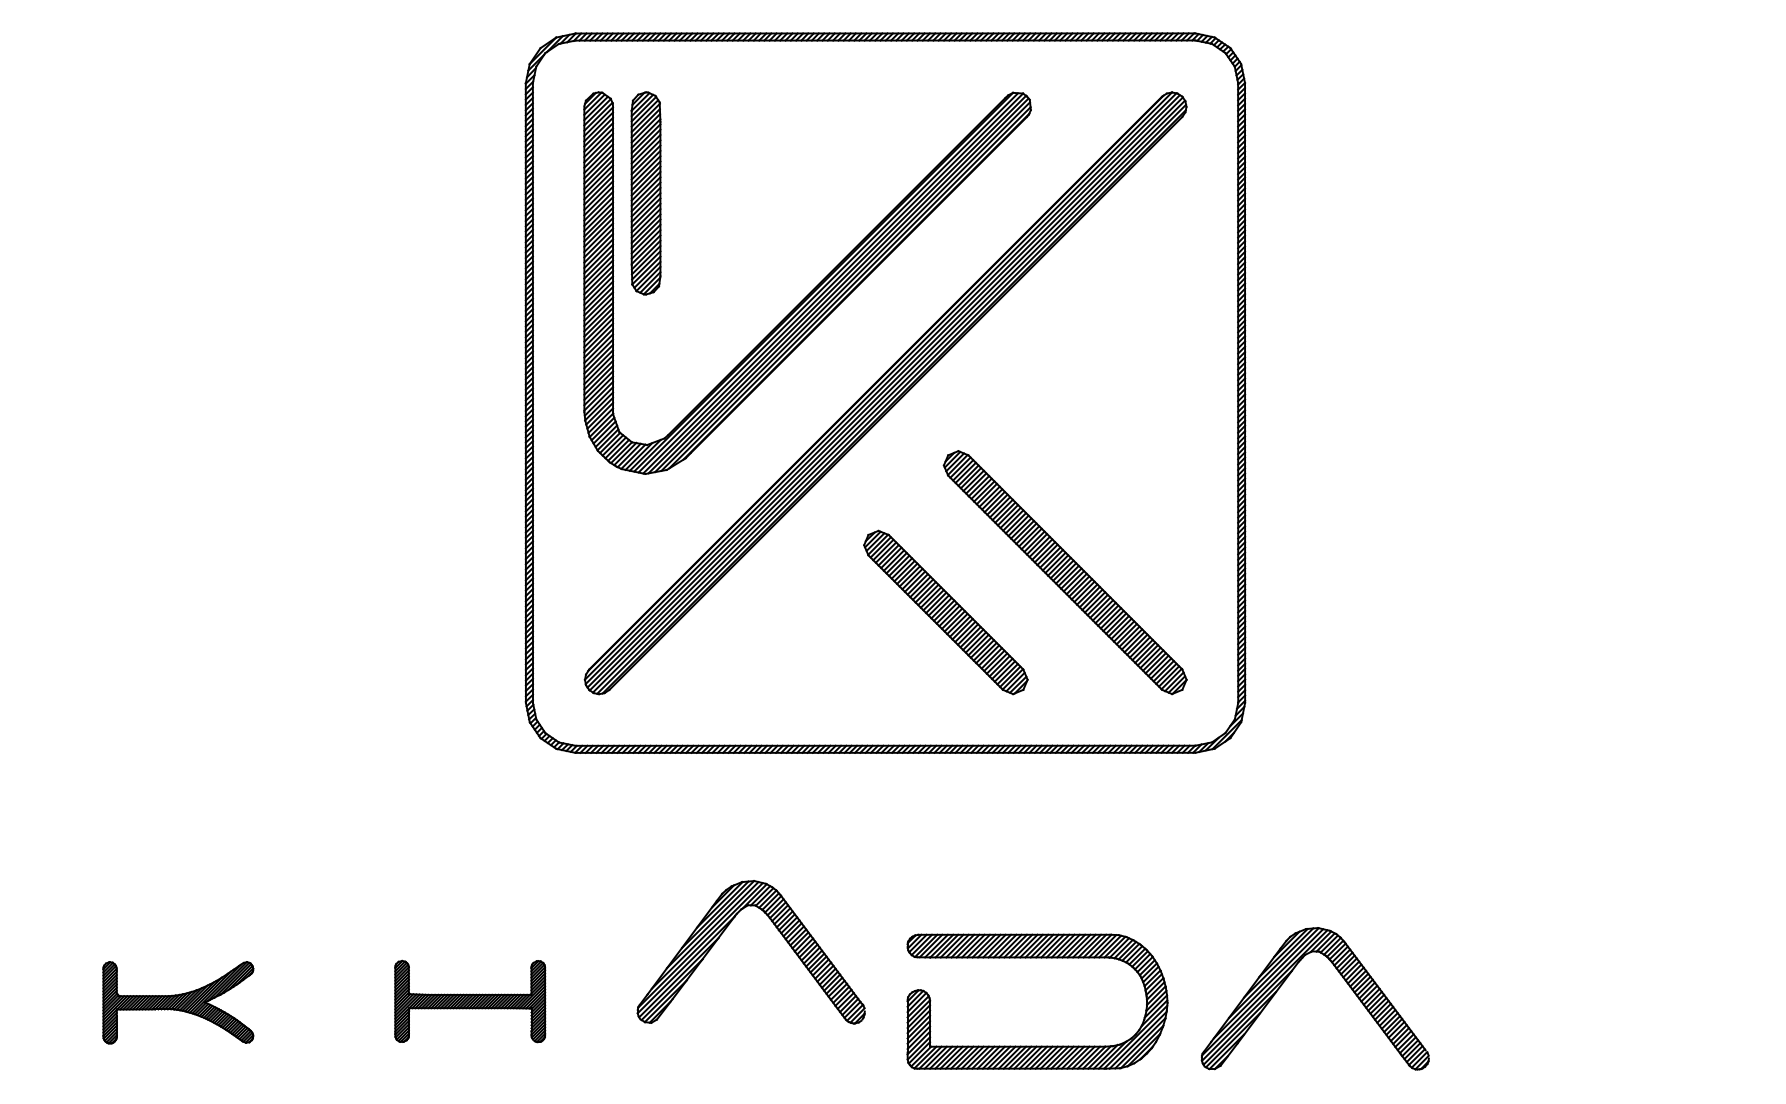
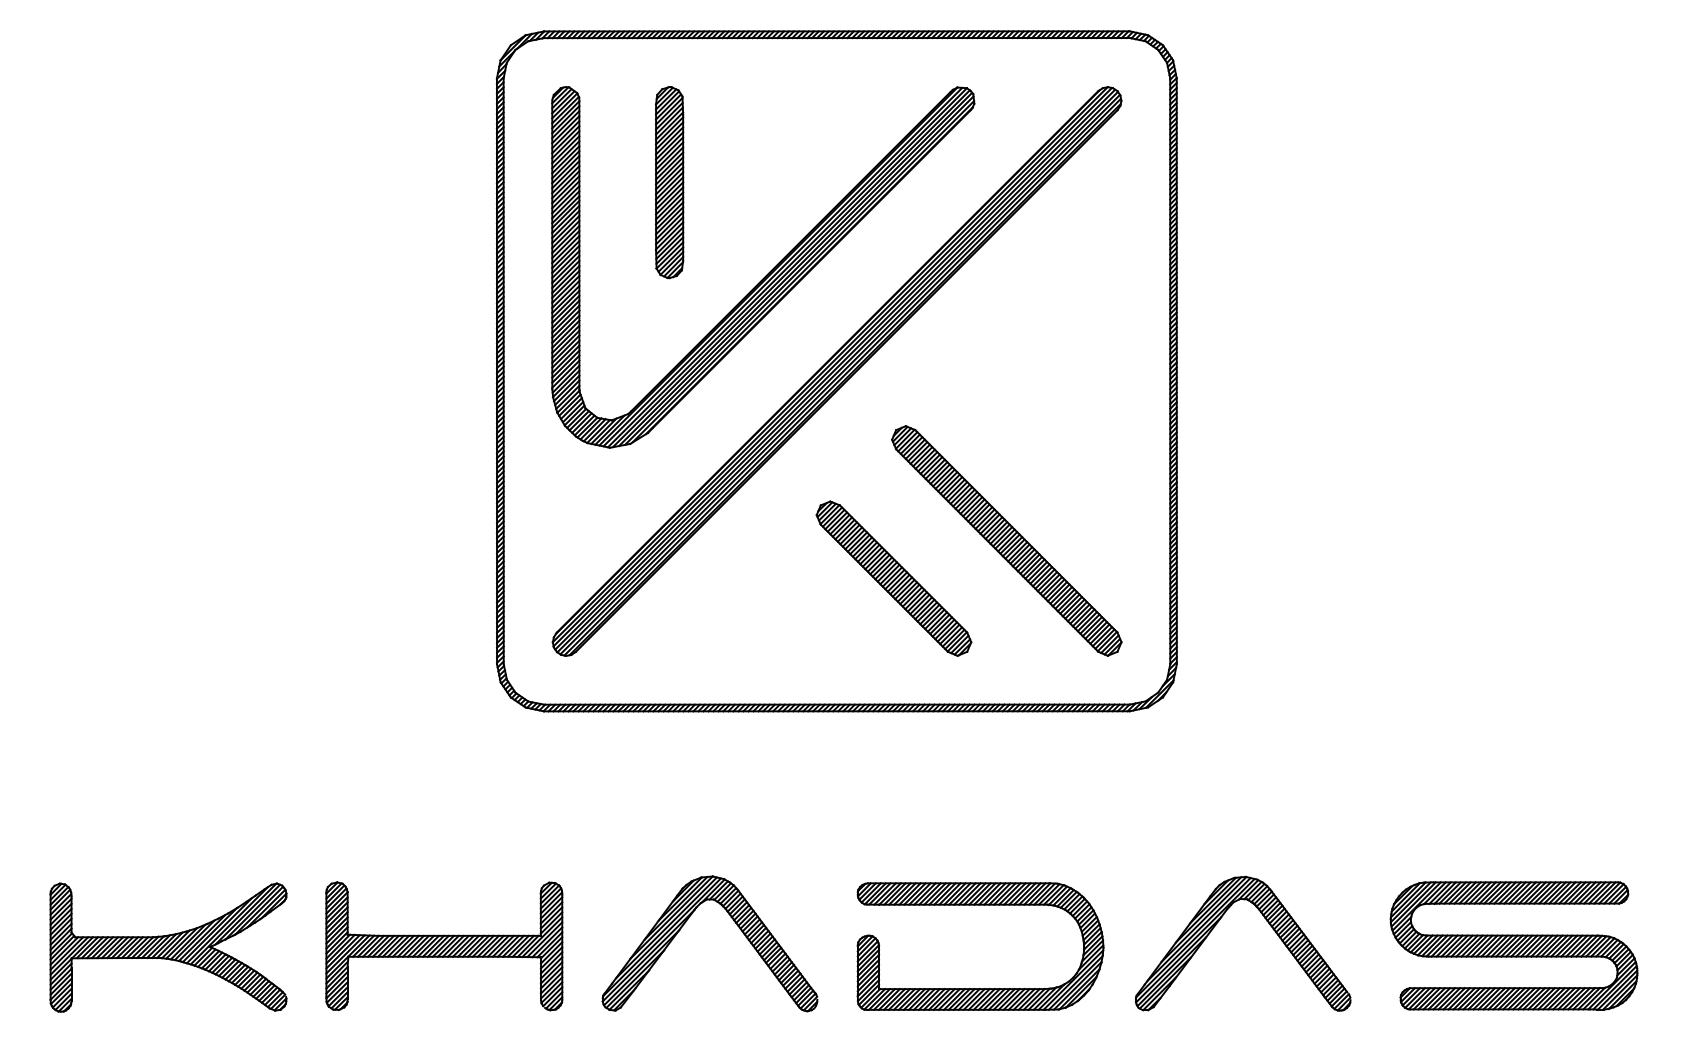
part: (645, 193) -> (669, 182), moved
part: (723, 933) -> (683, 926), moved
part: (1601, 1000) -> (1513, 945), added
part: (470, 1001) -> (444, 946), size x1.67
part: (178, 1002) -> (168, 947), size x1.67

